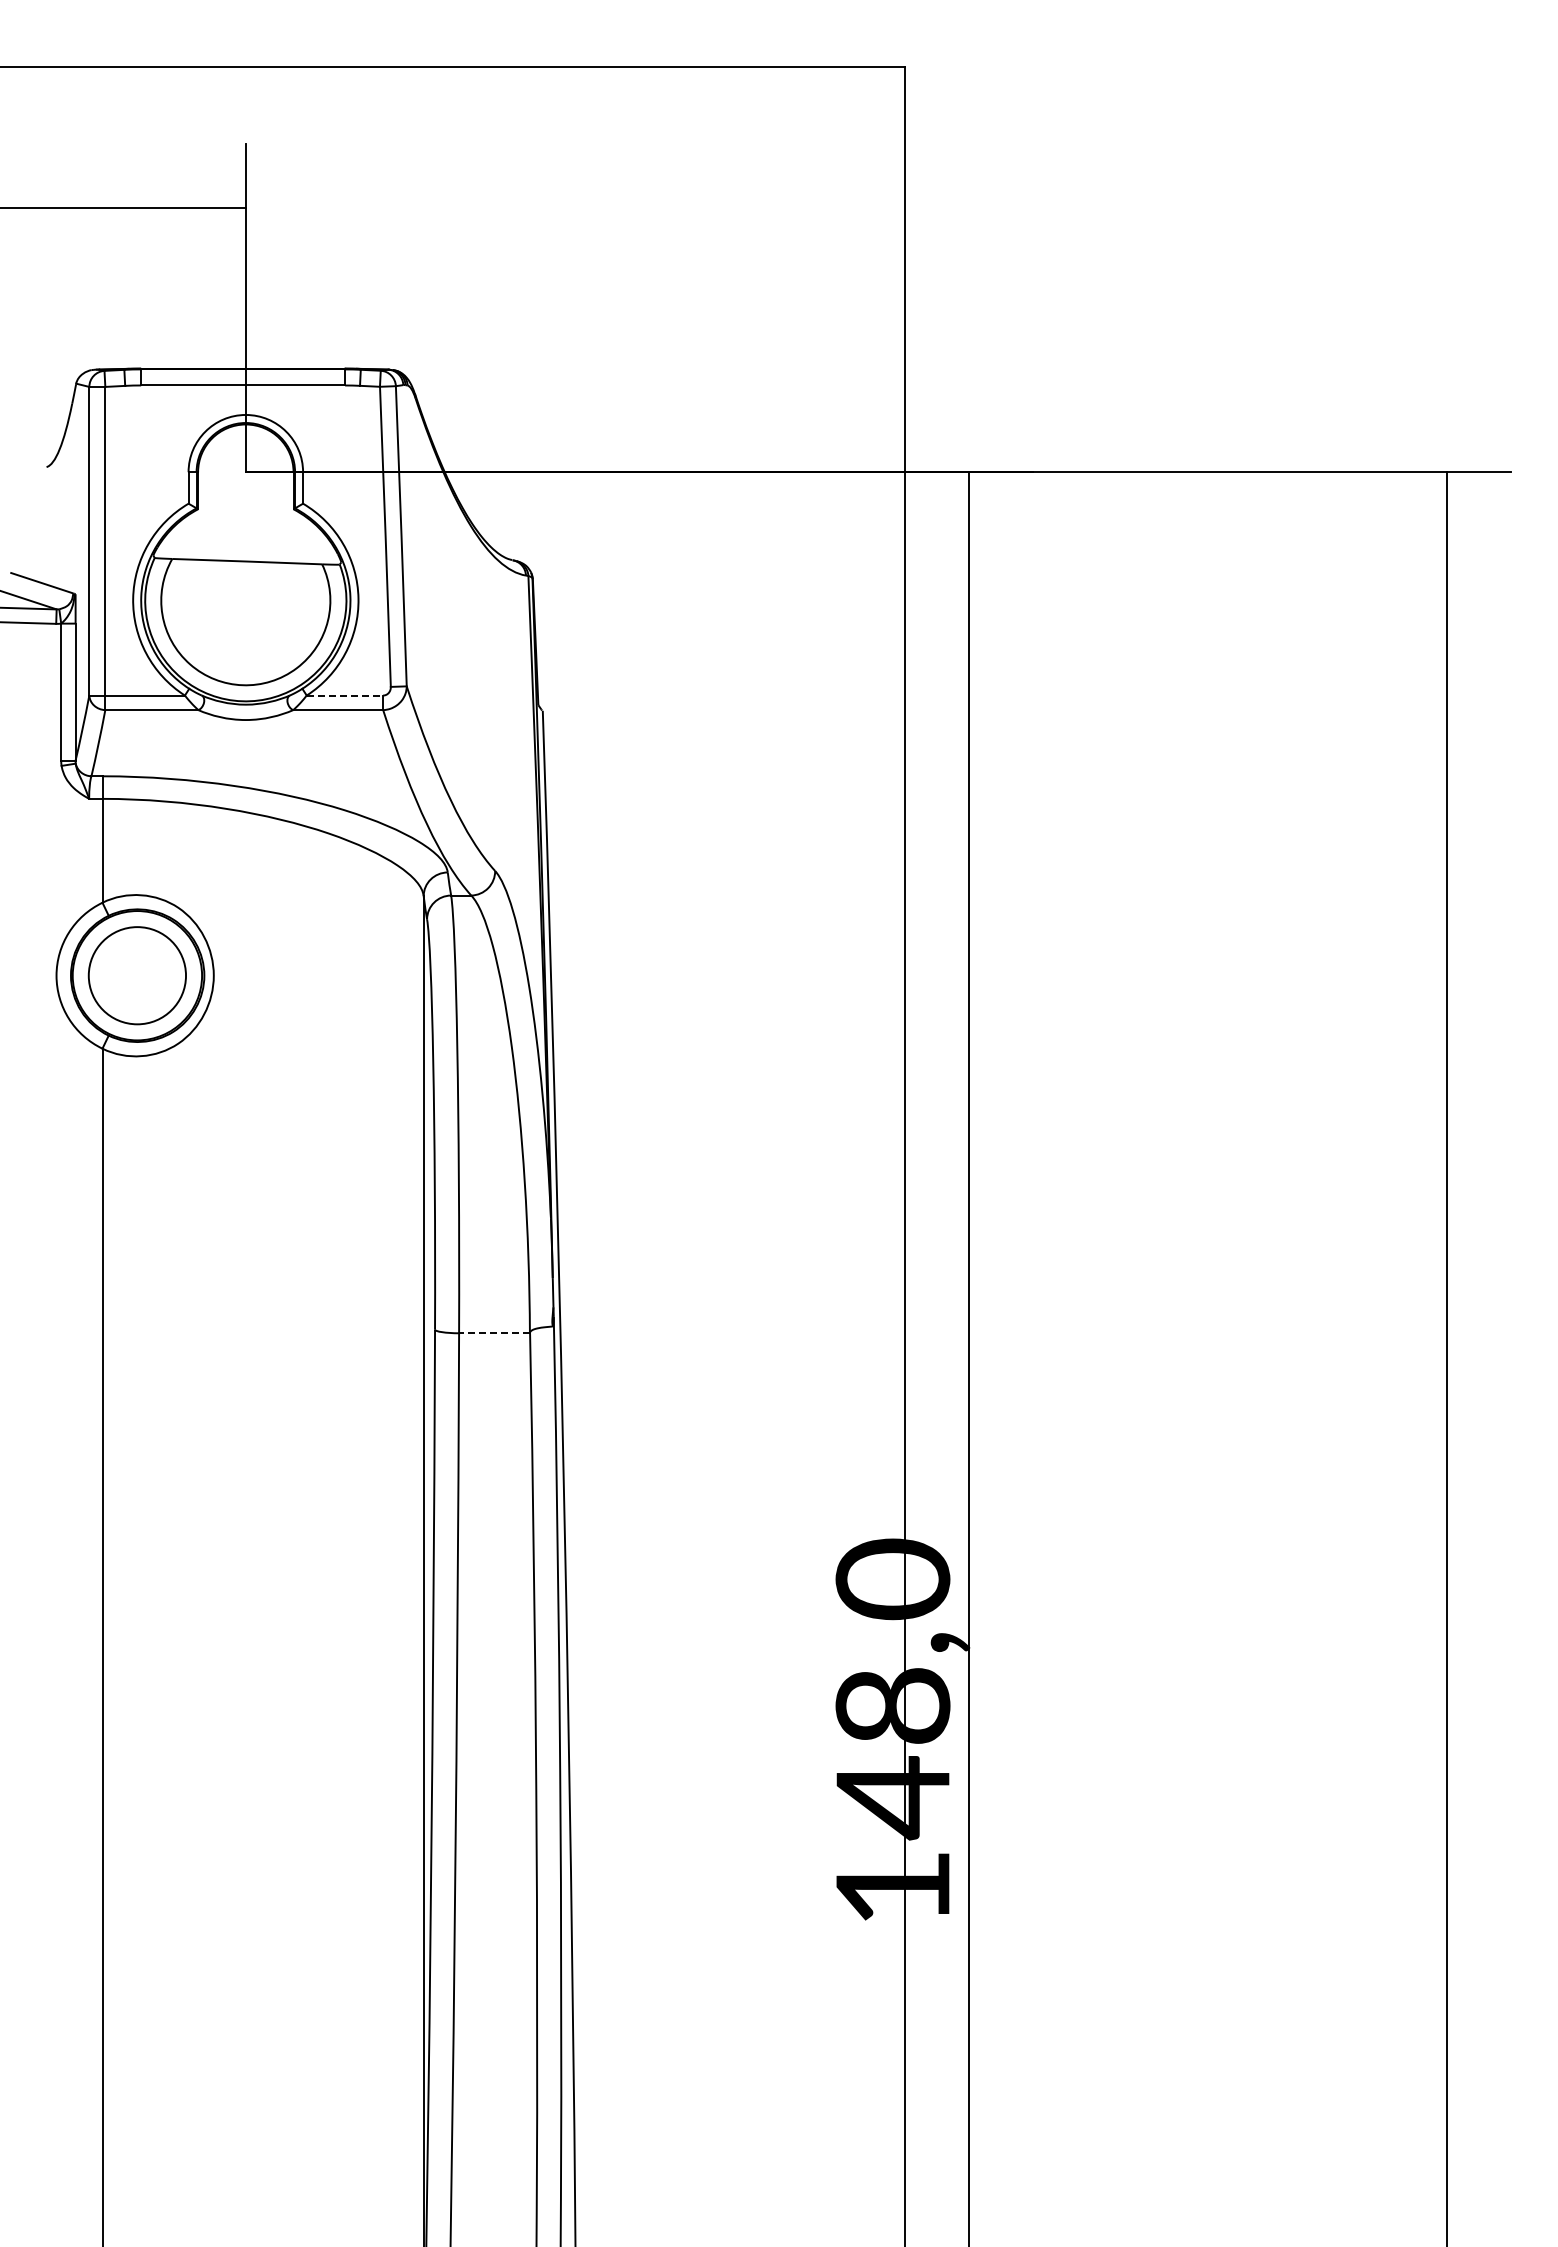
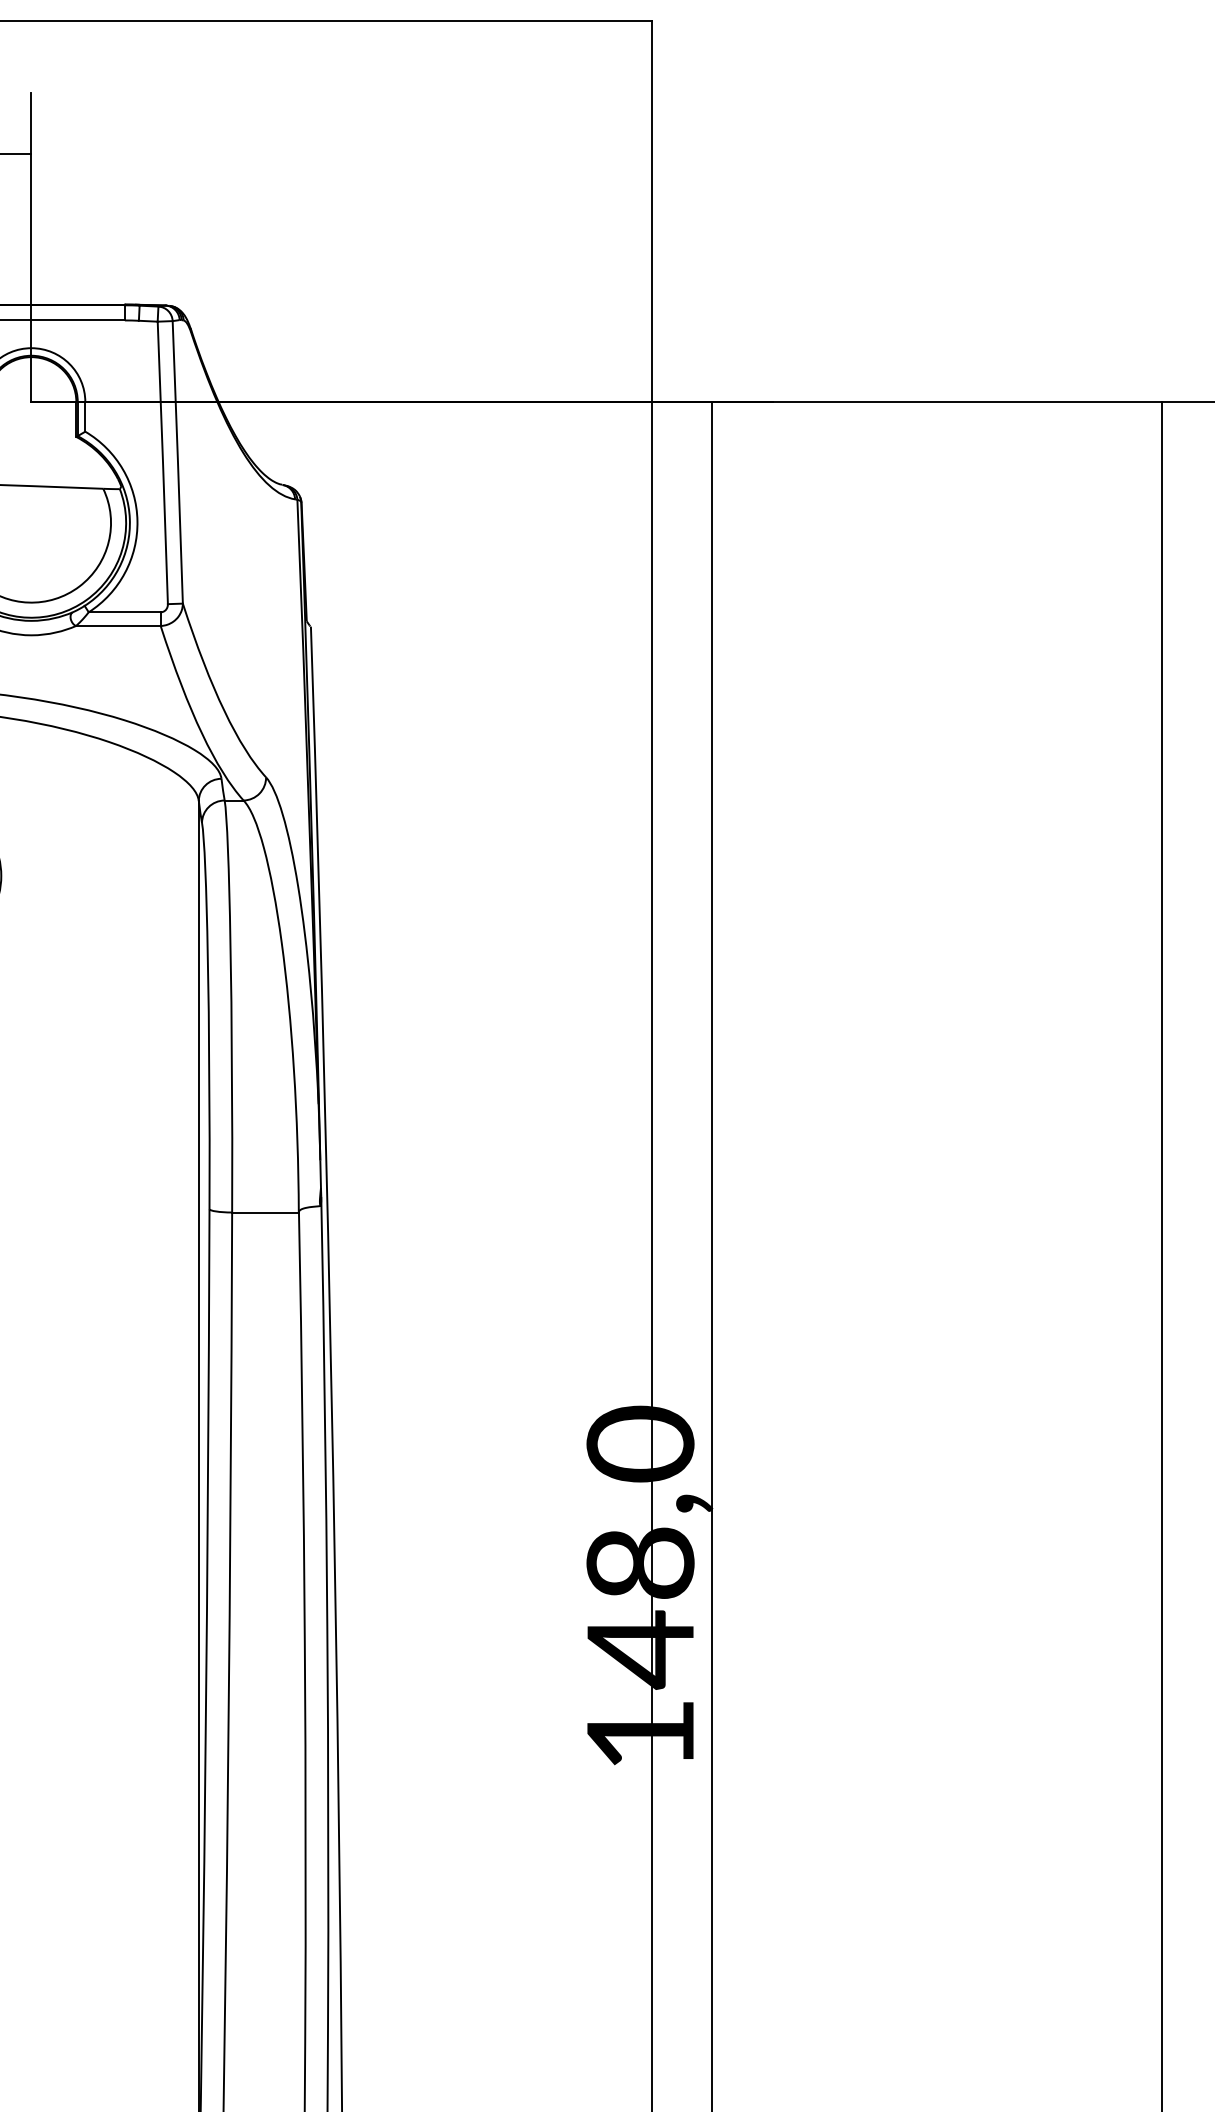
line: (345, 695) -> (125, 612), dashed -> solid
line: (494, 1333) -> (265, 1212), dashed -> solid

